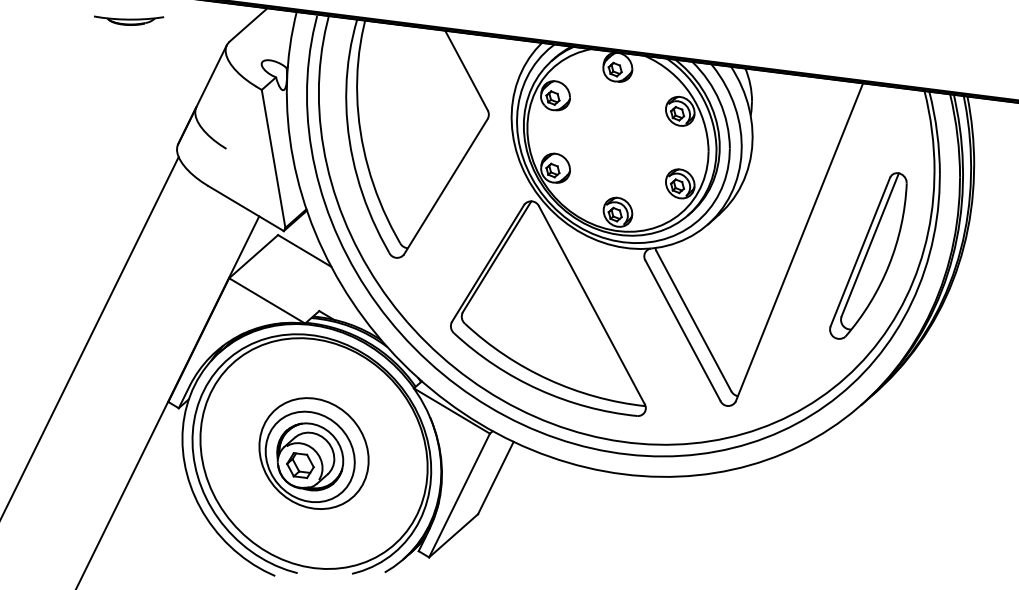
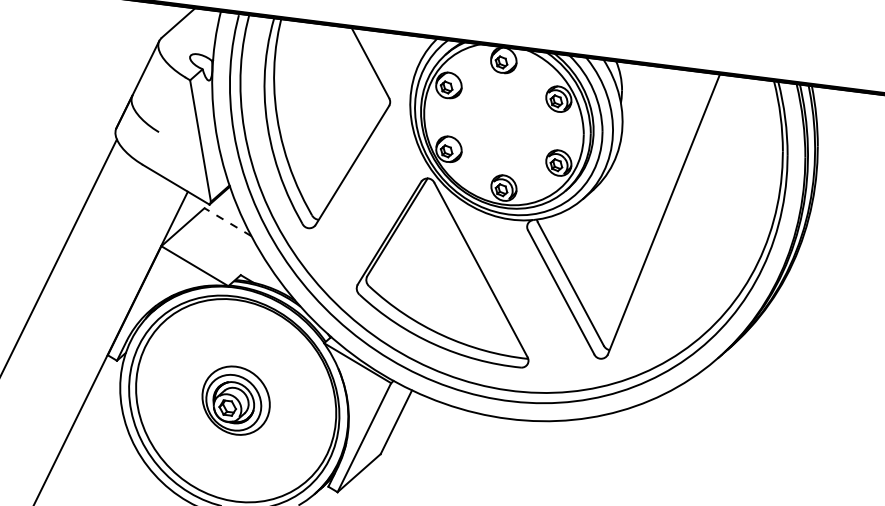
part: (129, 20) -> (73, 19), removed
line: (304, 250) -> (227, 221), solid -> dashed
part: (868, 255) -> (724, 226), removed
part: (313, 453) -> (235, 400), size x0.7

